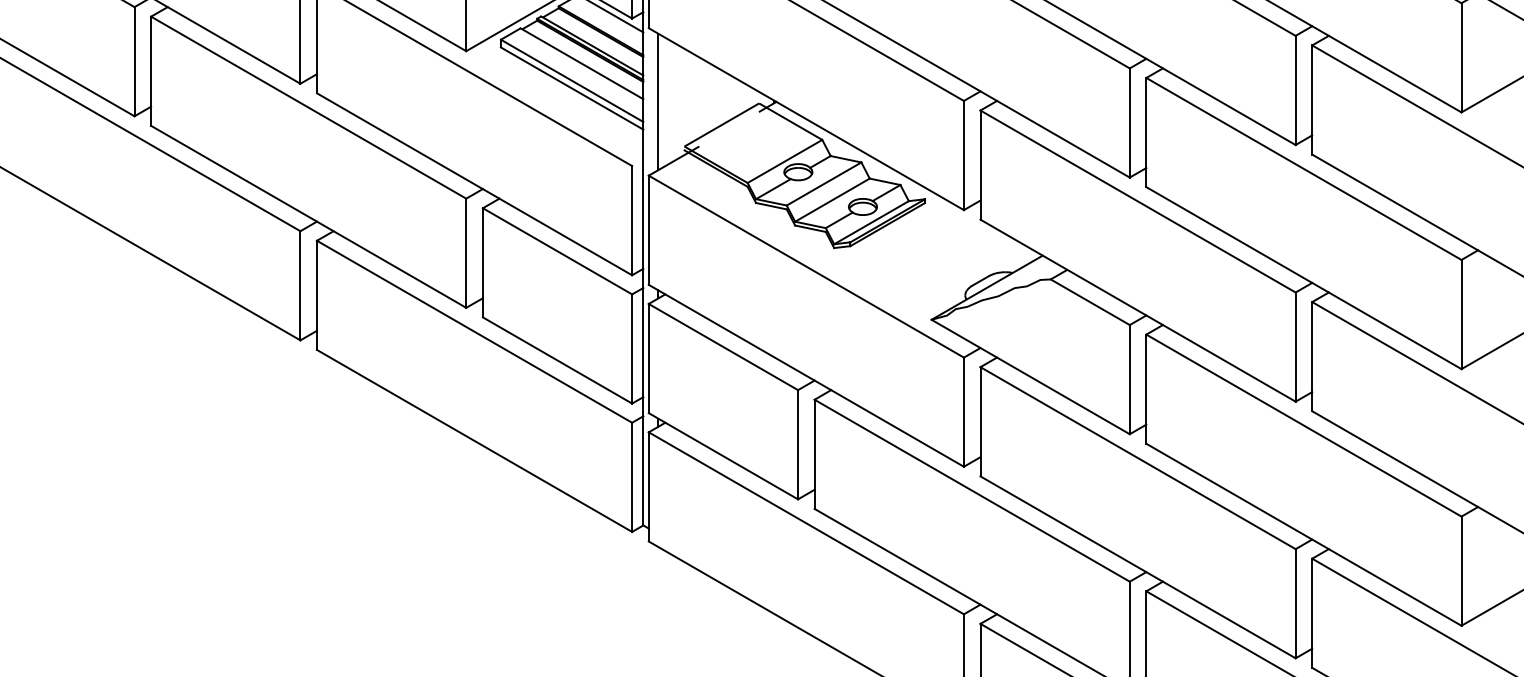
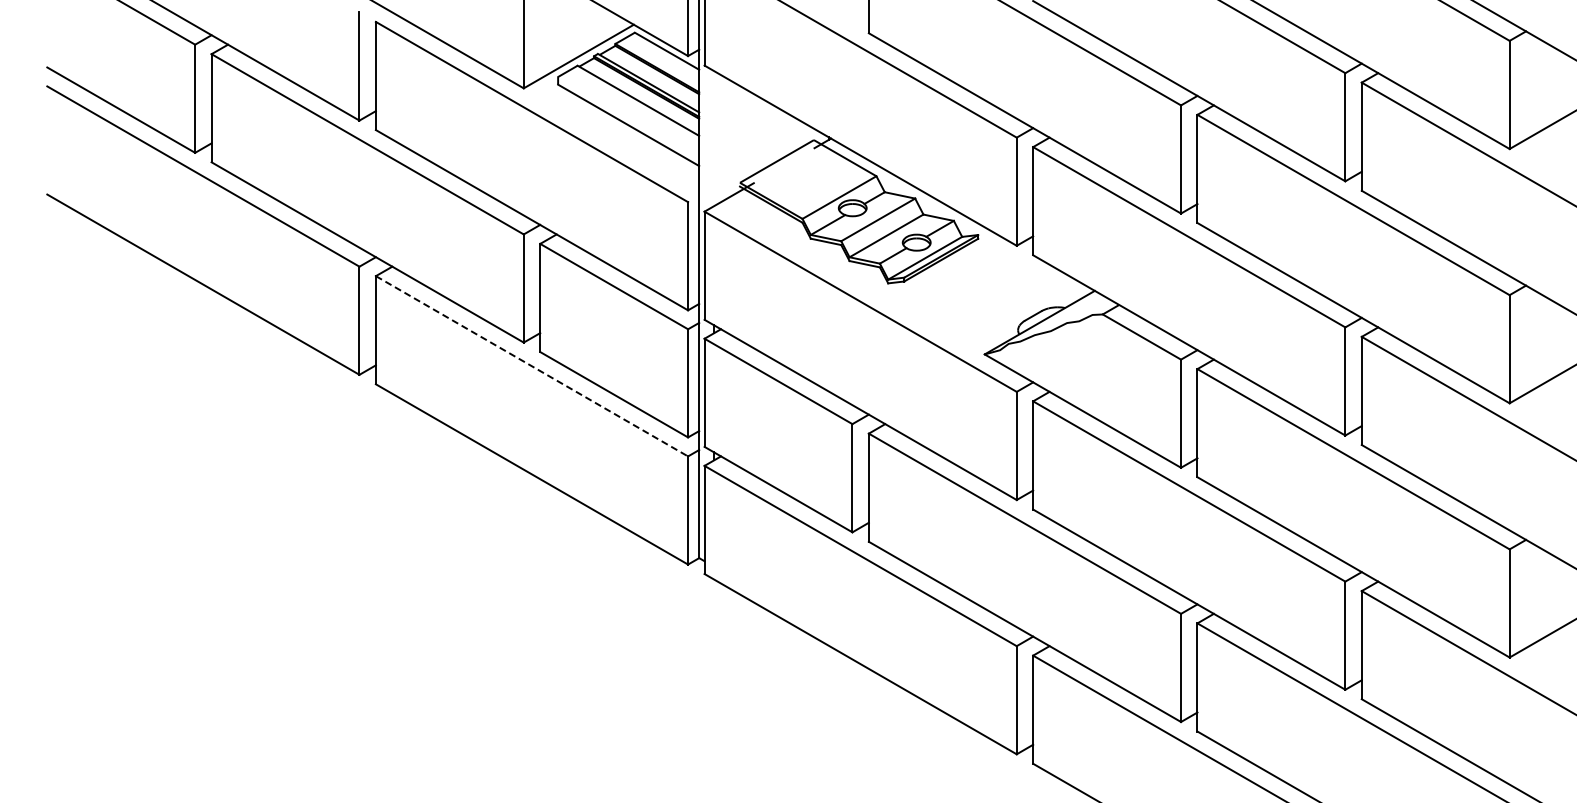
line: (571, 80) -> (628, 117), removed
line: (657, 101) -> (713, 138), removed
line: (475, 331) -> (532, 366), solid -> dashed

